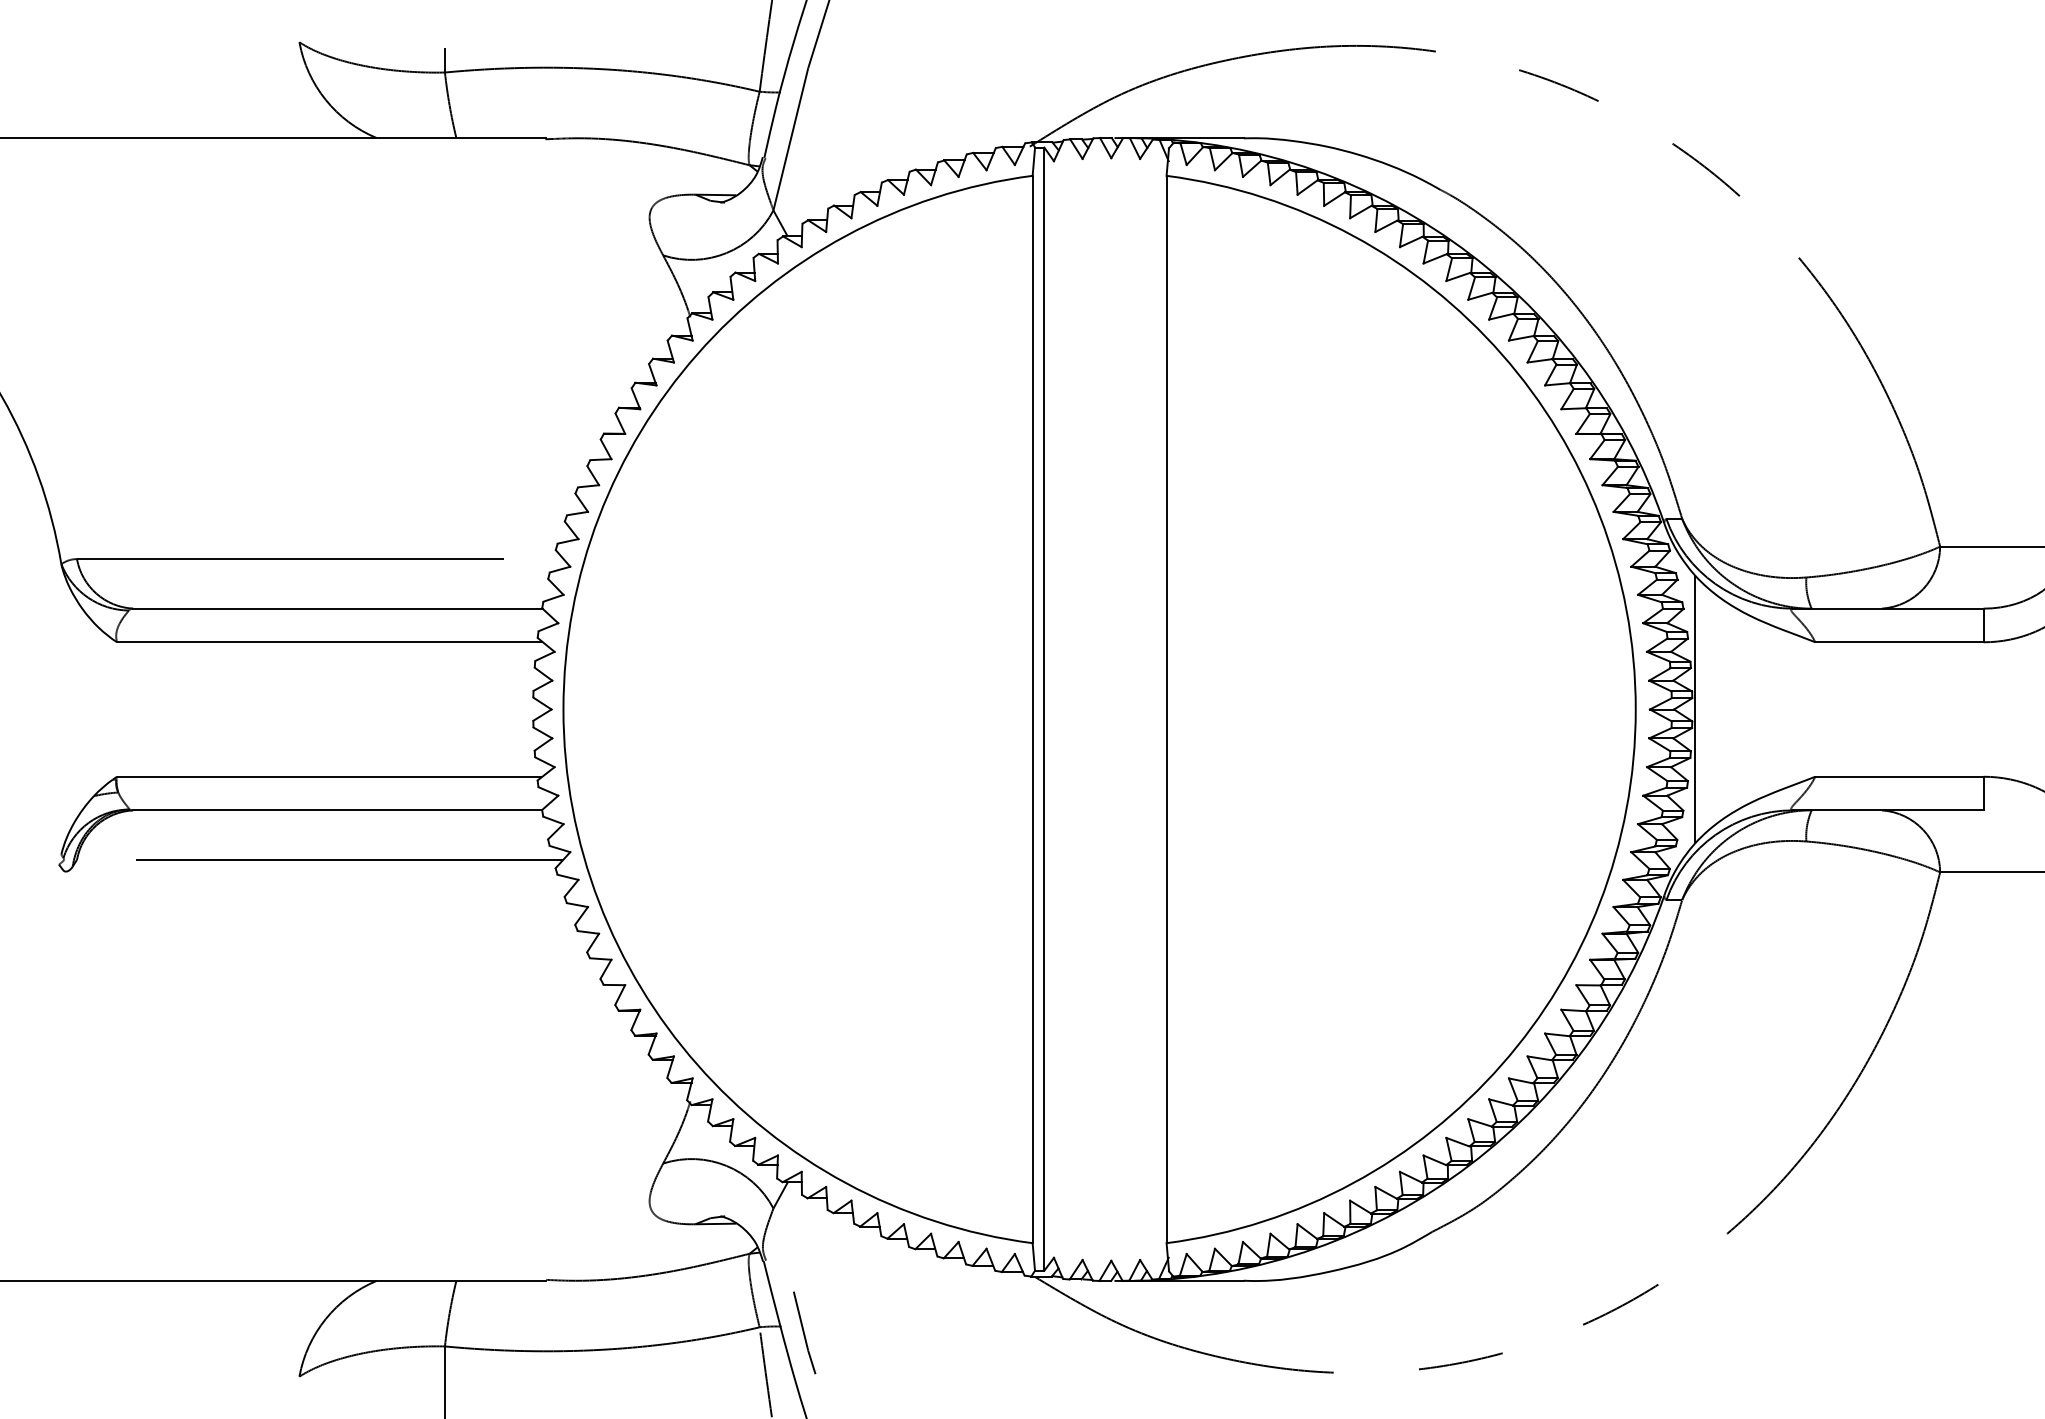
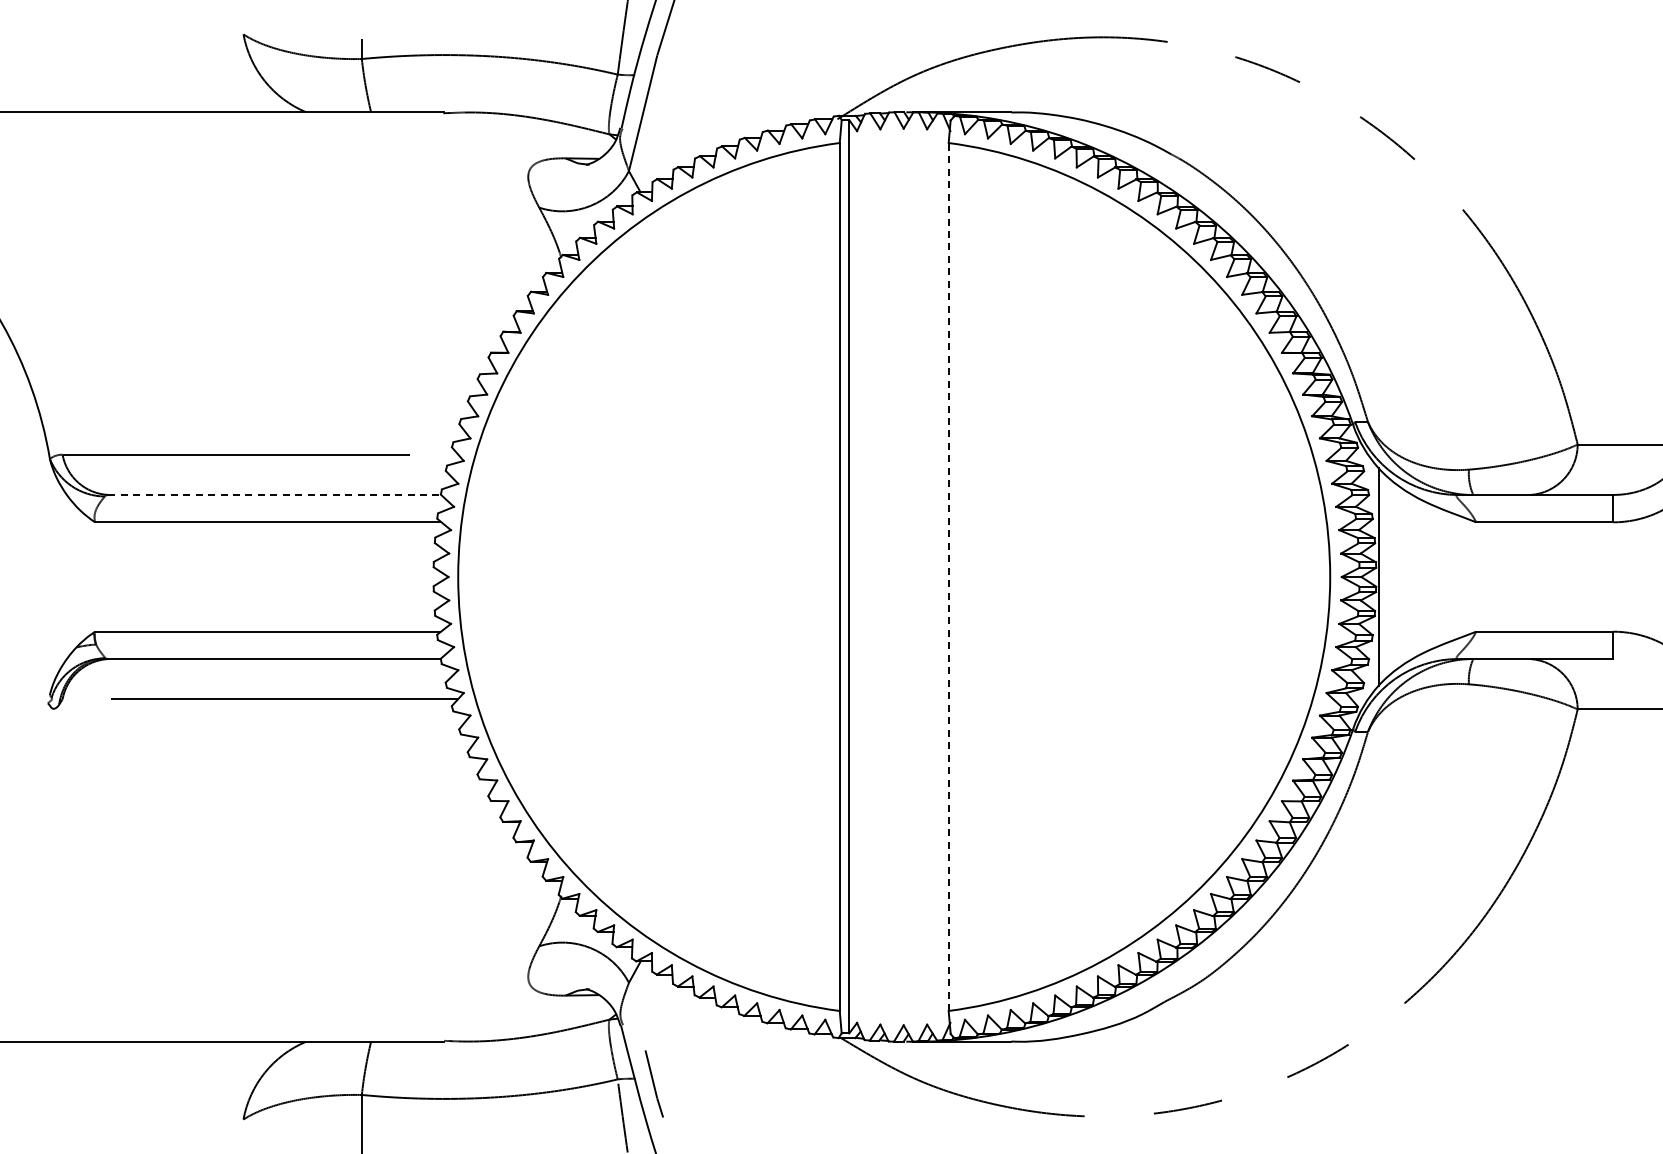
line: (338, 609) -> (275, 495), solid -> dashed
line: (1166, 708) -> (948, 576), solid -> dashed

